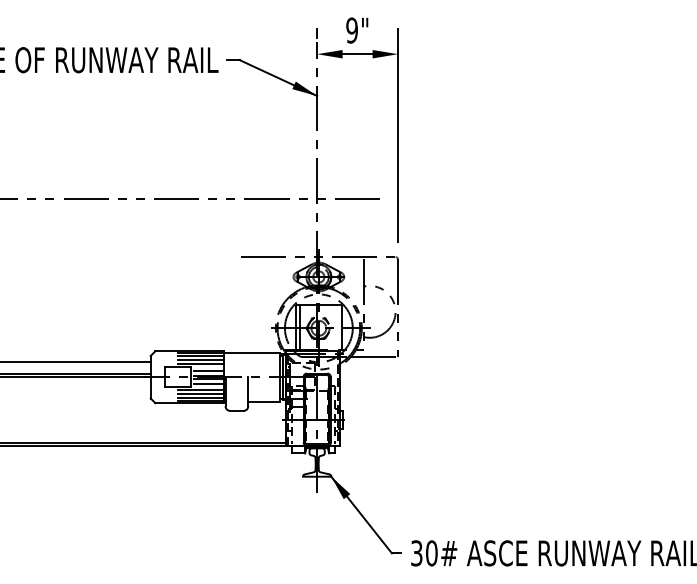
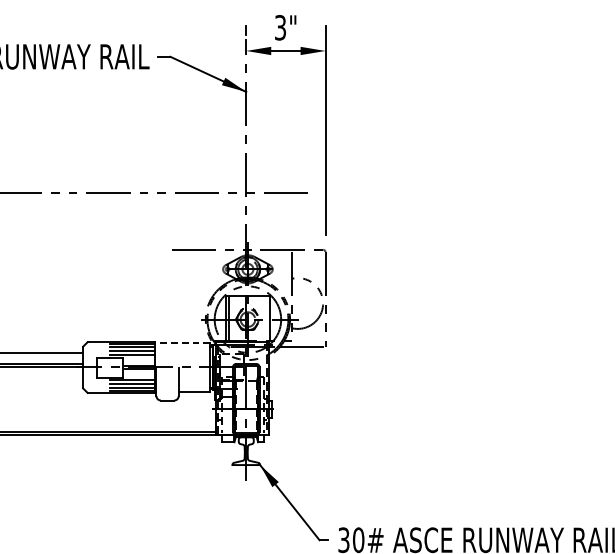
text: (351, 30) -> (279, 27), 9" -> 3"
line: (251, 352) -> (181, 343), solid -> dashed
line: (208, 370) -> (139, 360), removed
line: (208, 383) -> (139, 373), removed

